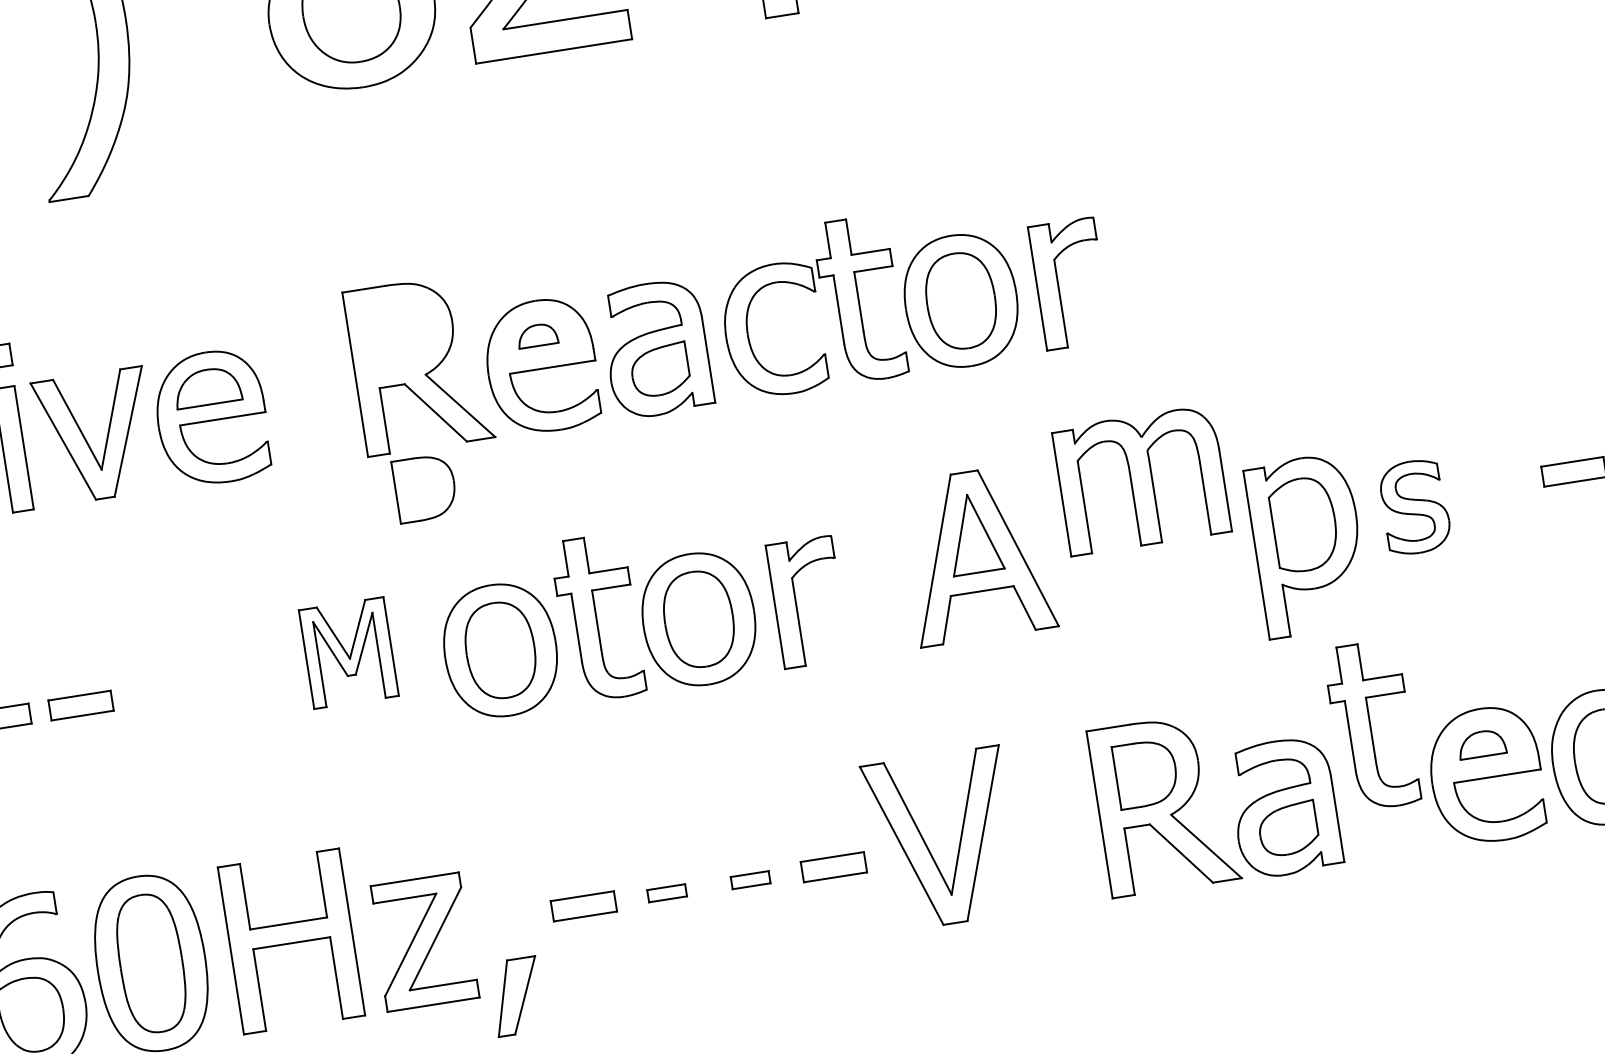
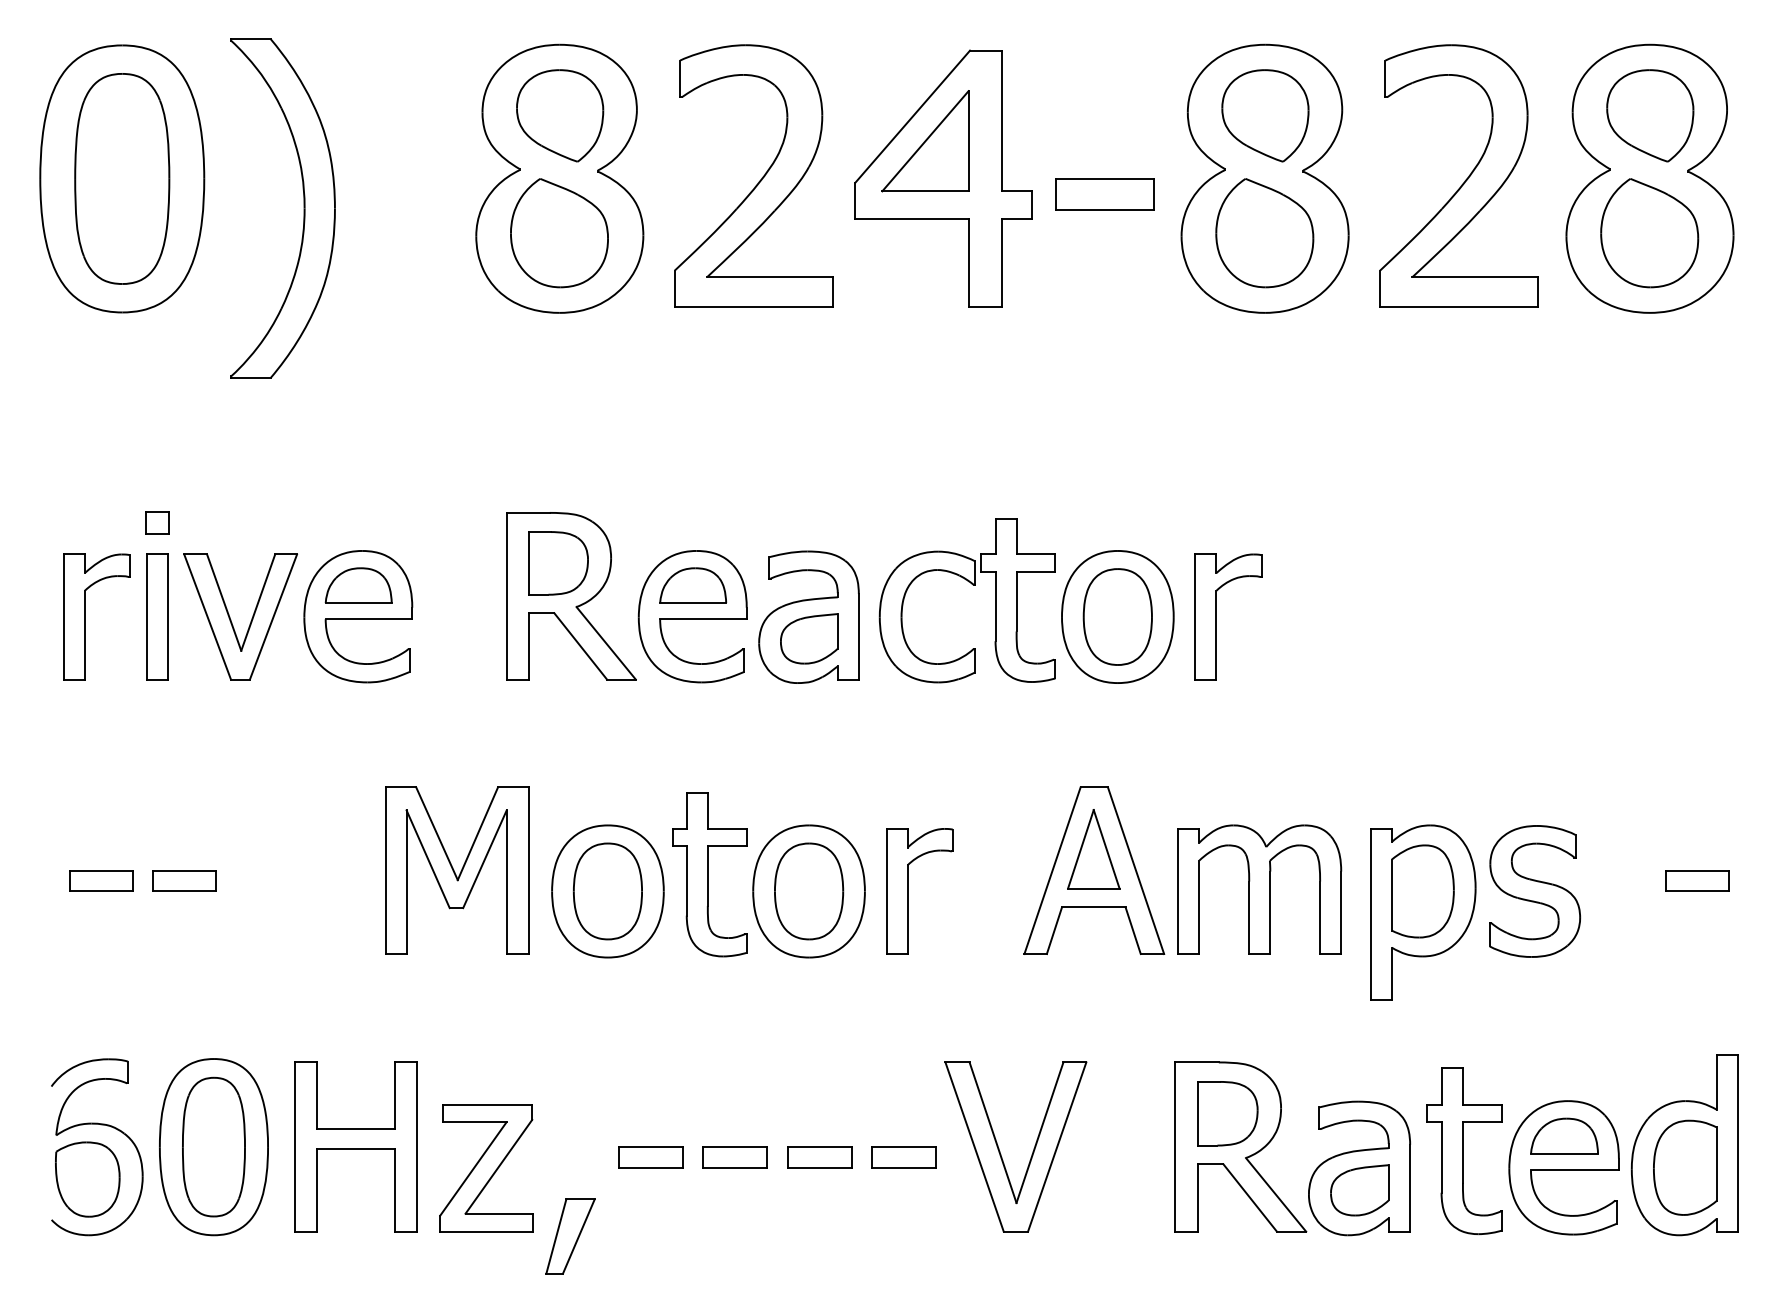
part: (537, 335) -> (693, 585), size x1.67
part: (1141, 480) -> (1259, 889), moved
part: (425, 488) -> (558, 563), moved
part: (1415, 507) -> (1535, 891), size x1.43
part: (348, 652) -> (457, 870), size x1.67
part: (1371, 726) -> (1464, 1151), moved
part: (1481, 743) -> (1564, 1135), size x1.43
part: (750, 880) -> (819, 1157), size x1.67
part: (666, 893) -> (734, 1157), size x1.67

